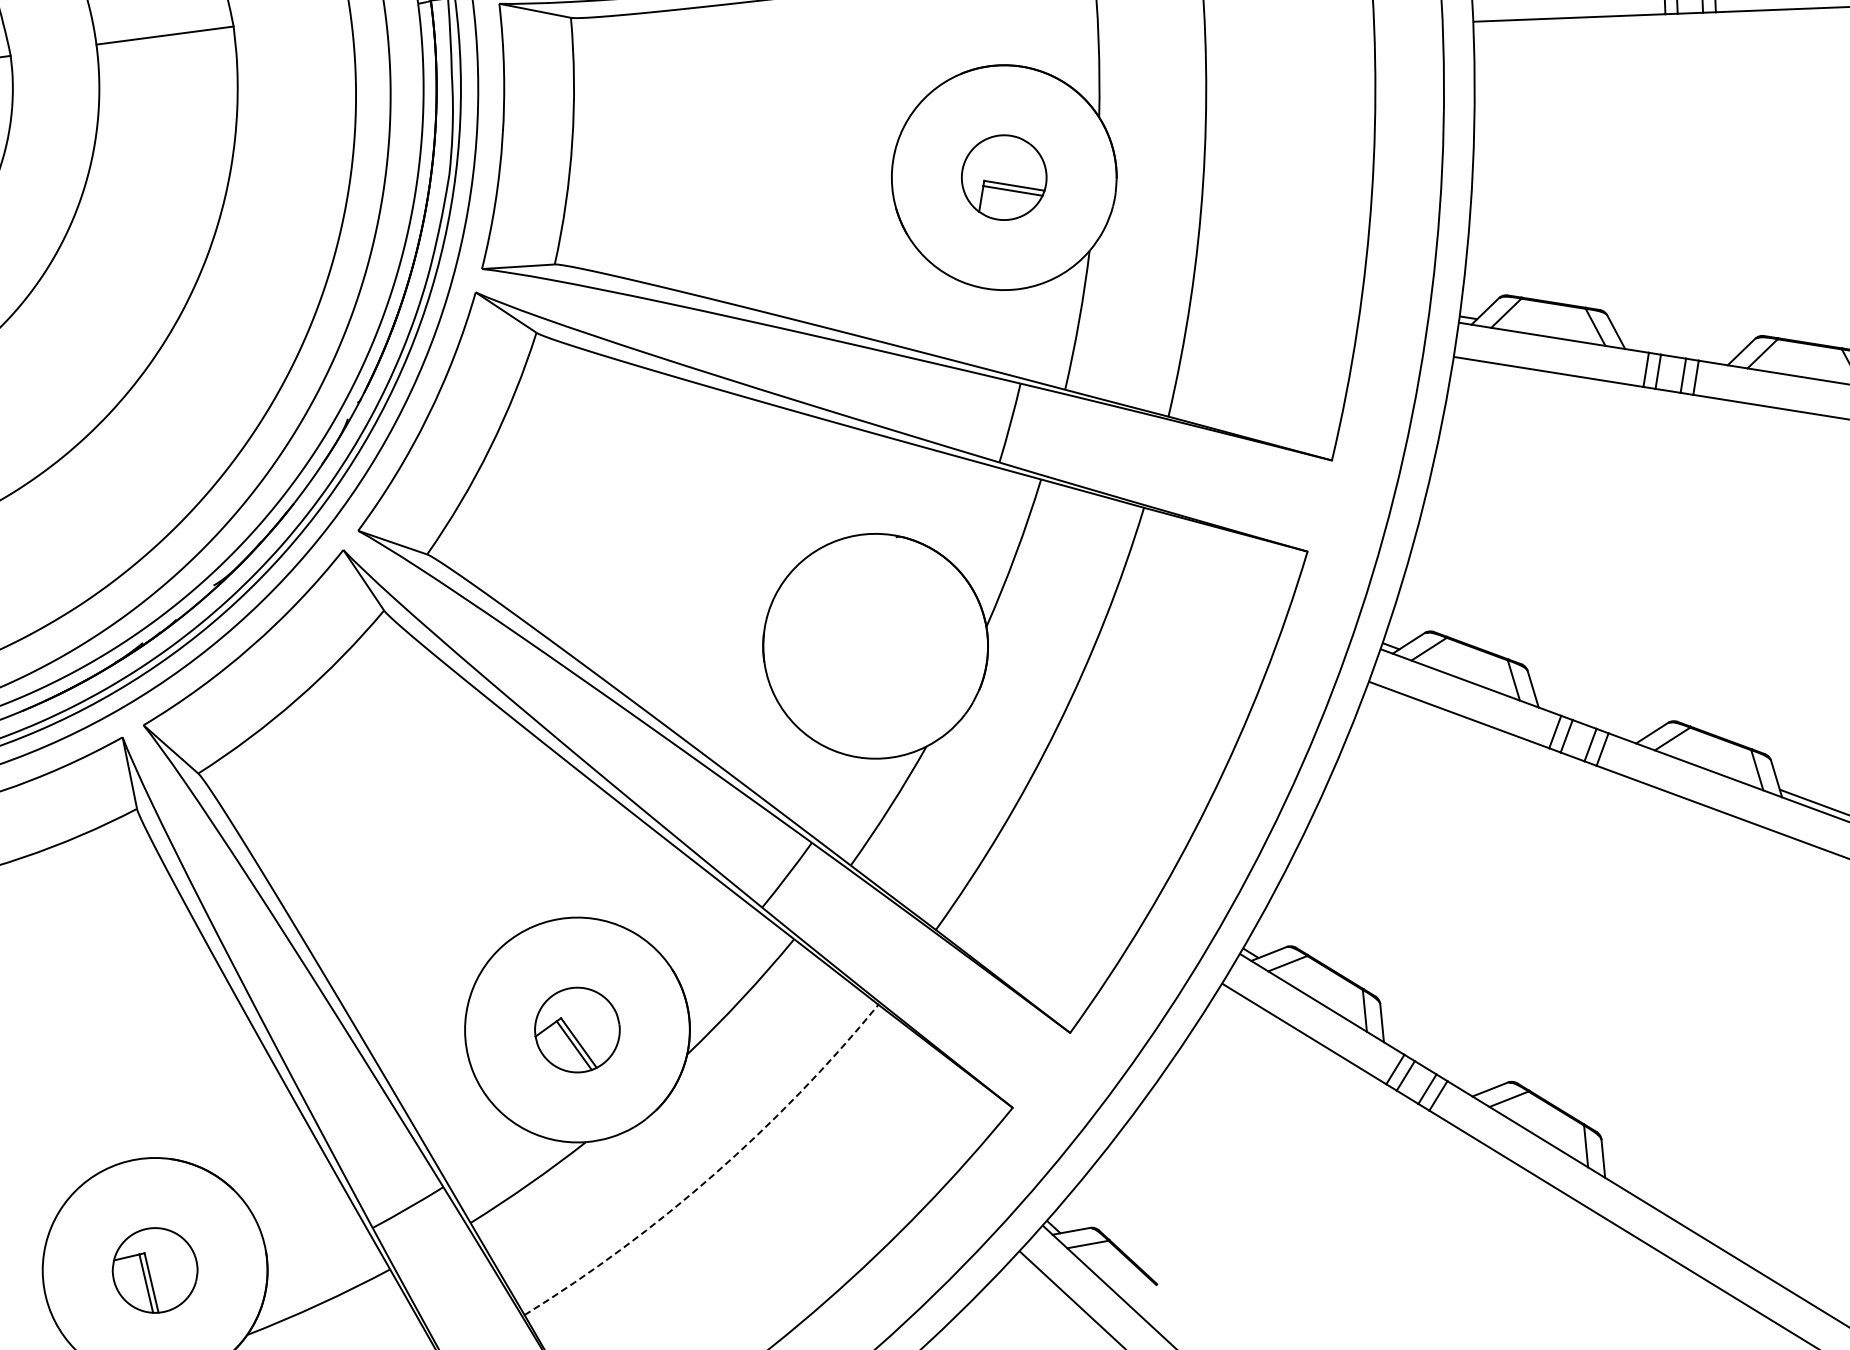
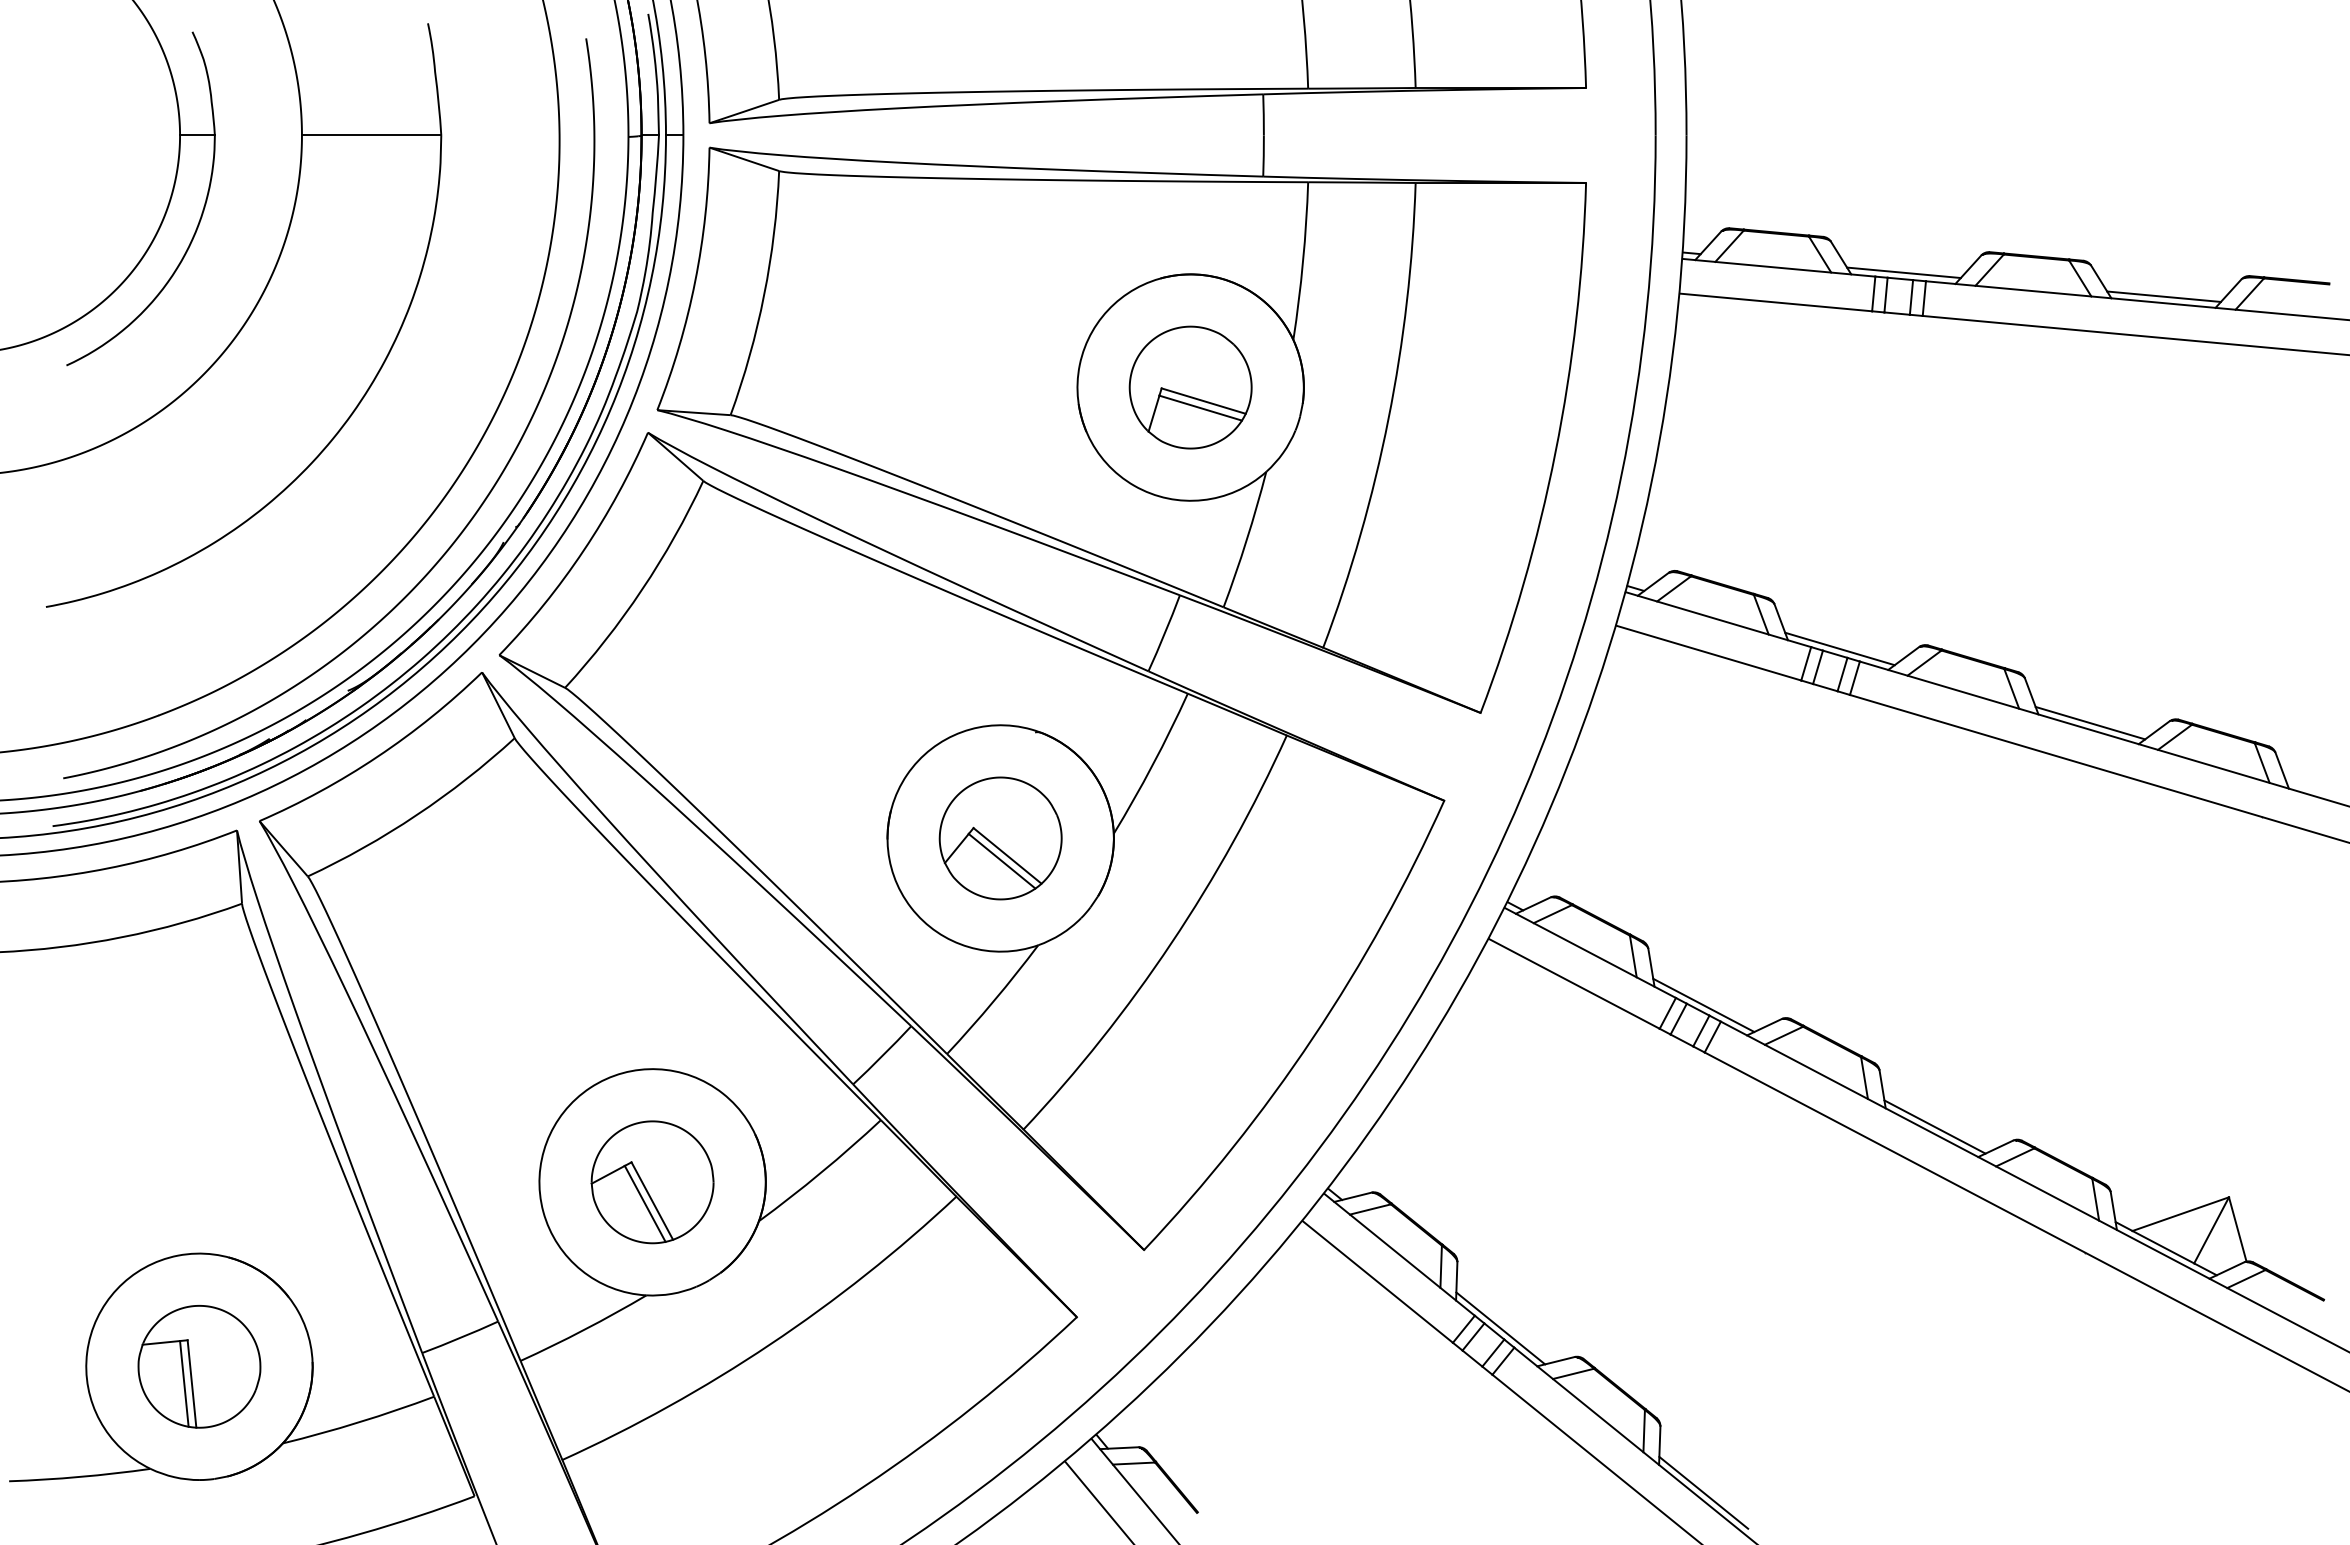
part: (1004, 177) -> (1190, 387), size x1.43
line: (1676, 350) -> (1839, 648), added
part: (875, 646) -> (1000, 838), added
line: (1589, 719) -> (1703, 1005), added
part: (577, 1030) -> (652, 1182), size x1.43
line: (1431, 1064) -> (1500, 1328), added
arc: (714, 1174) -> (770, 1344), dashed -> solid
line: (1652, 1199) -> (1703, 1492), added
part: (155, 1270) -> (199, 1366), size x1.43

